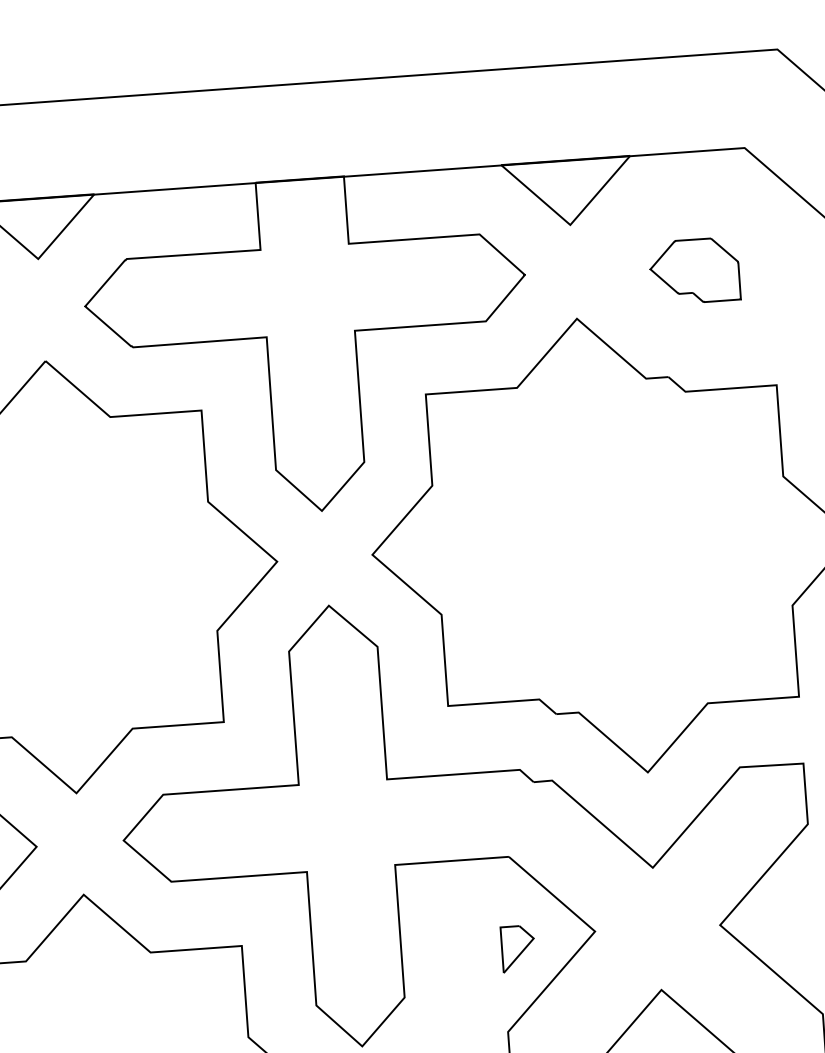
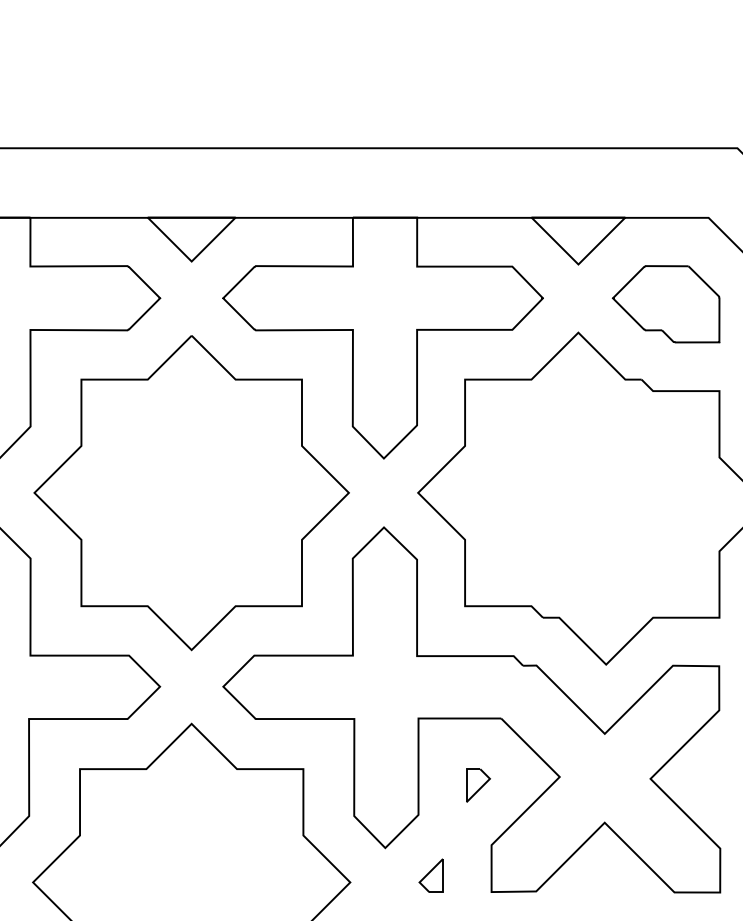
part: (693, 271) -> (665, 304), size x1.67
part: (518, 948) -> (478, 785), moved

